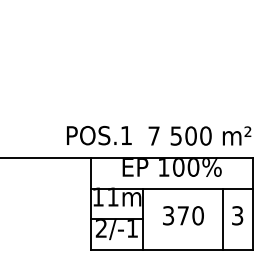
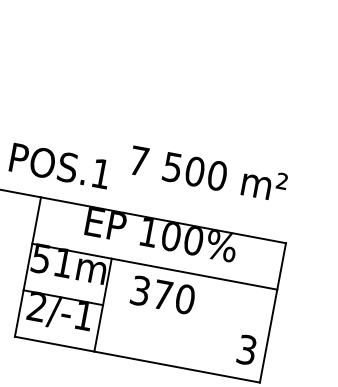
text: (199, 135) -> (207, 173), moved
text: (97, 196) -> (40, 257), 11m -> 51m
text: (183, 215) -> (163, 294), moved
text: (237, 215) -> (246, 349), moved
line: (222, 219) -> (222, 327), removed

